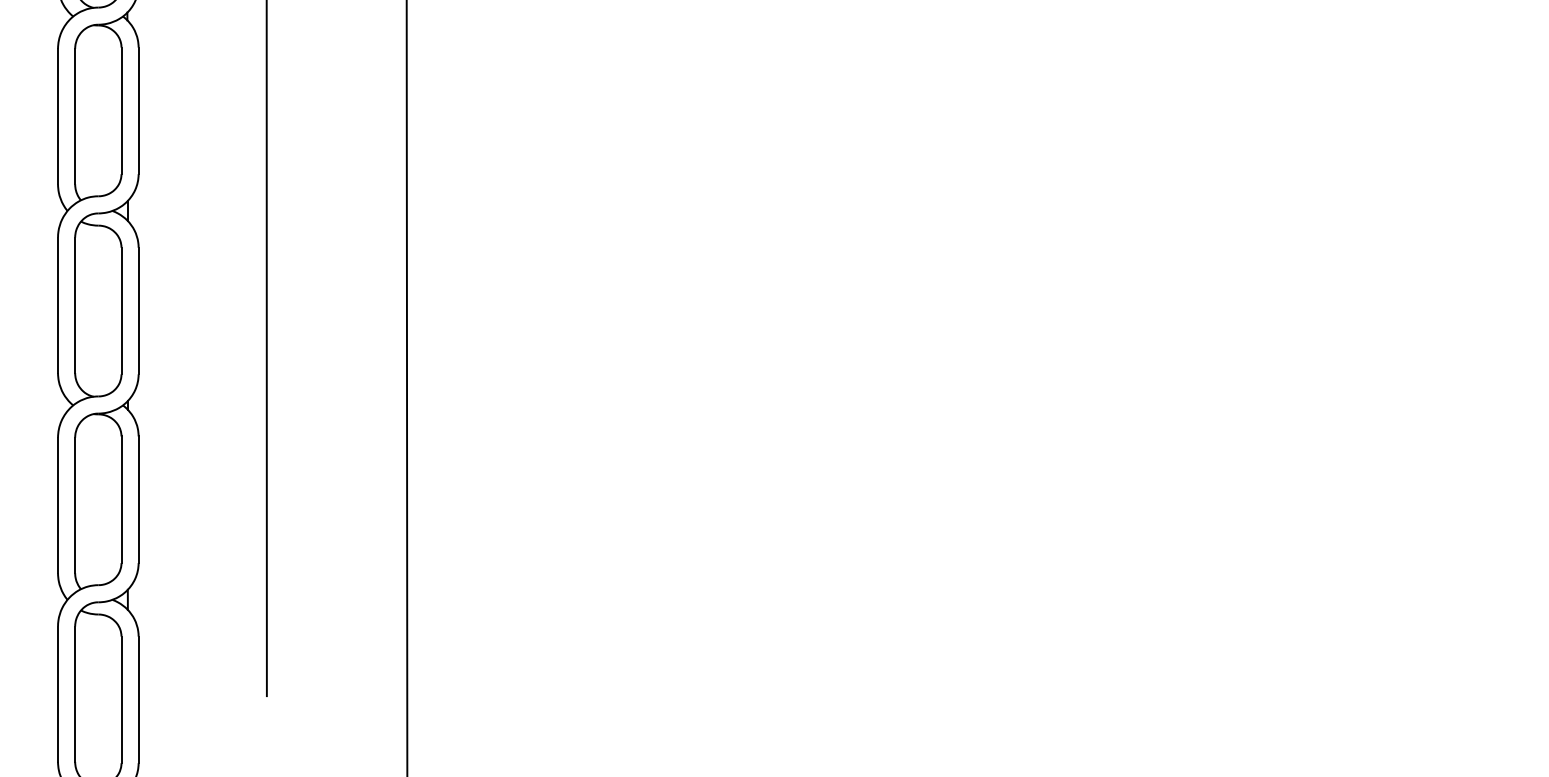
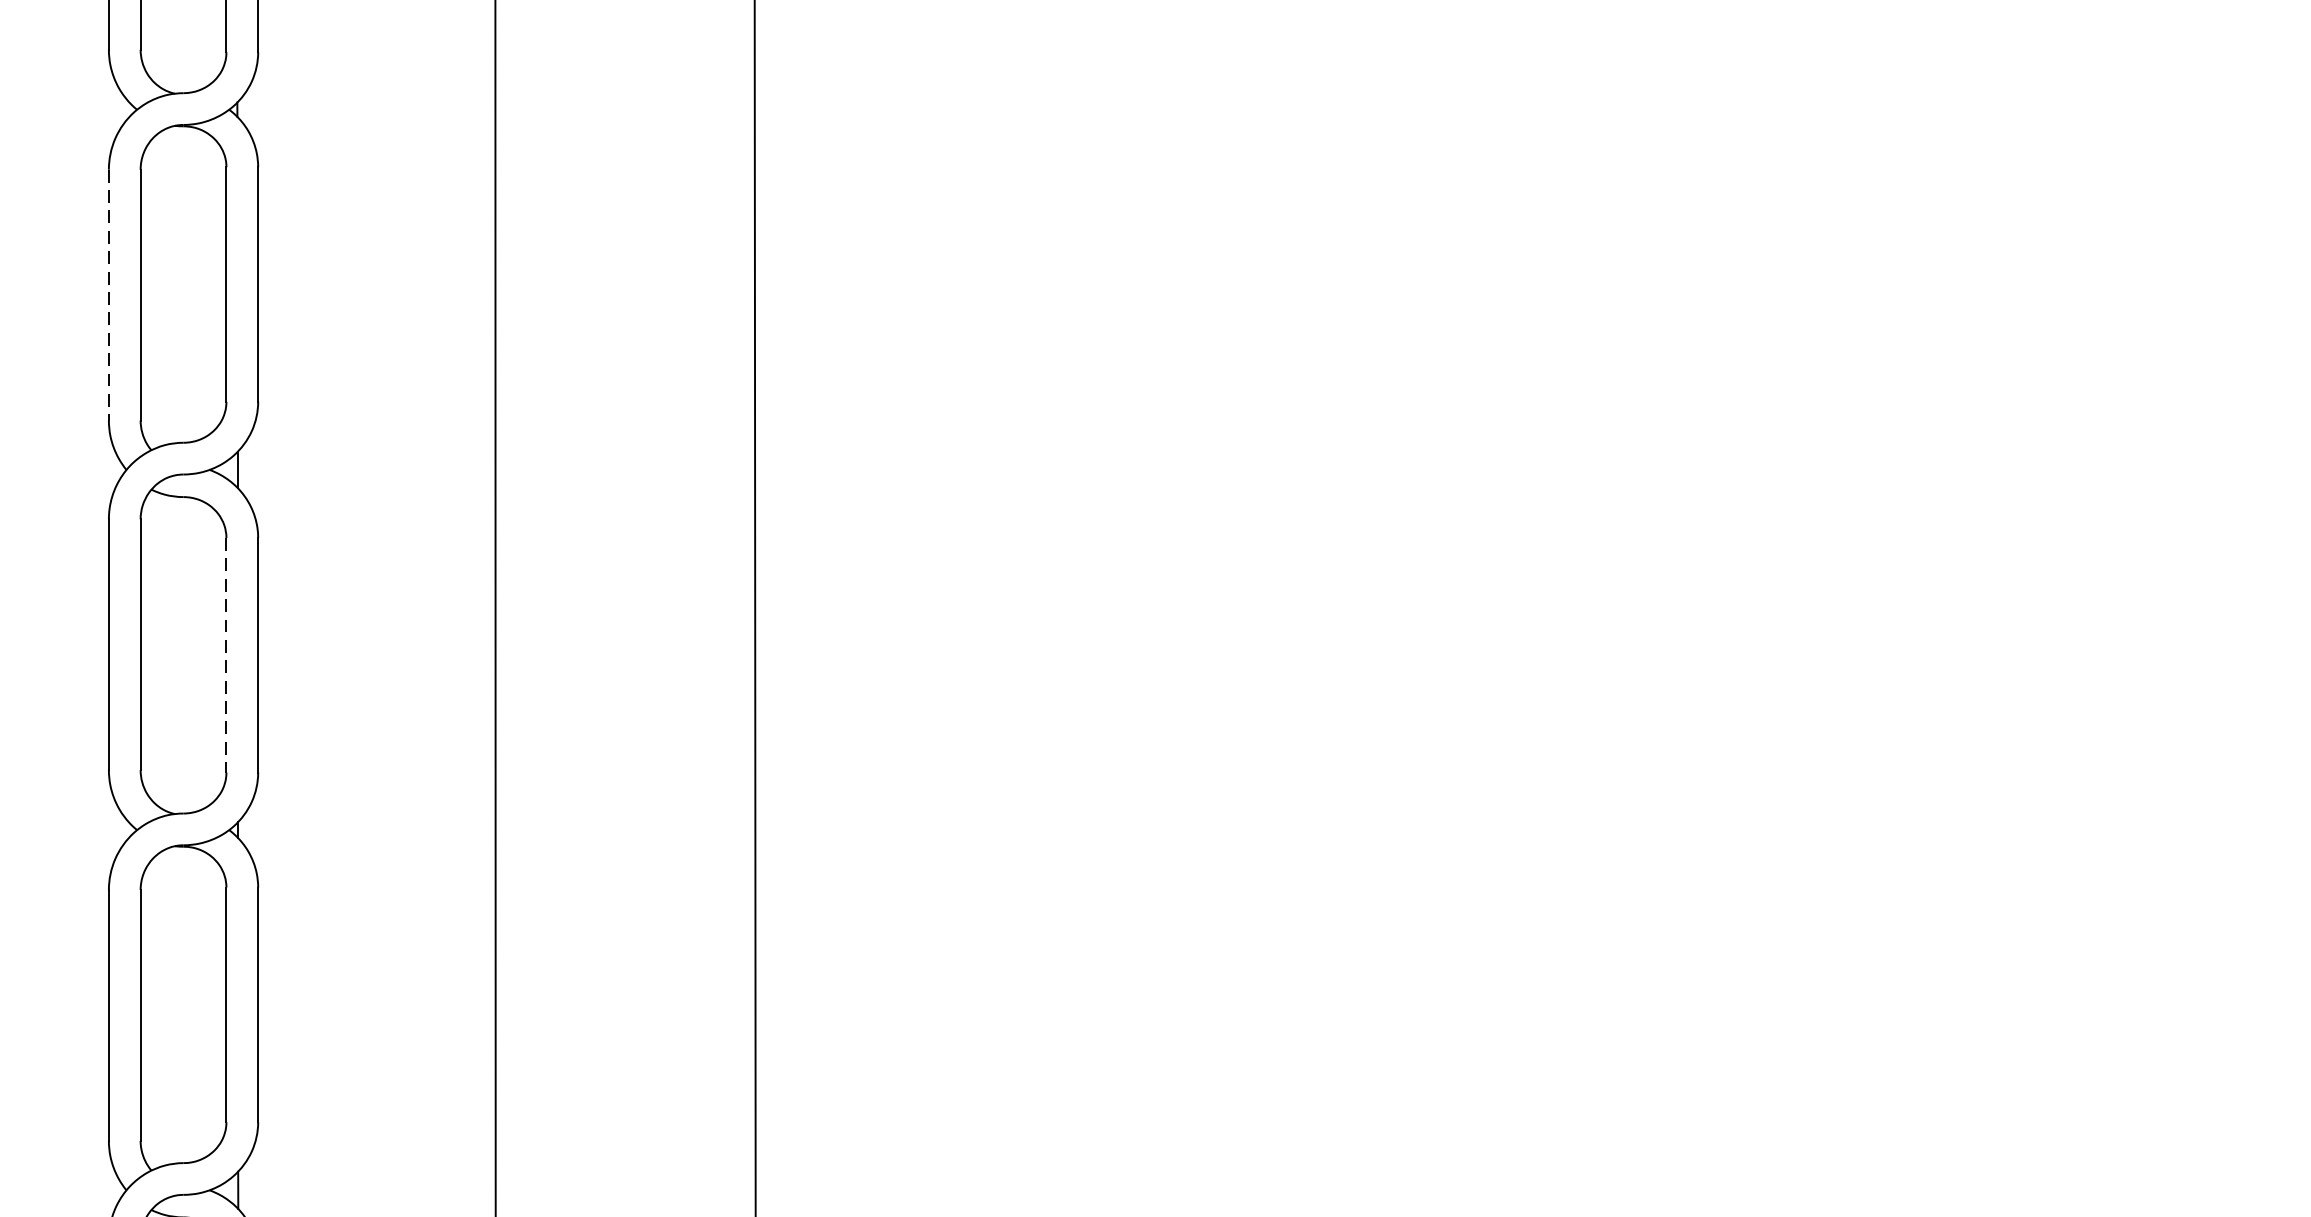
line: (58, 116) -> (109, 294), solid -> dashed
line: (121, 311) -> (226, 656), solid -> dashed

